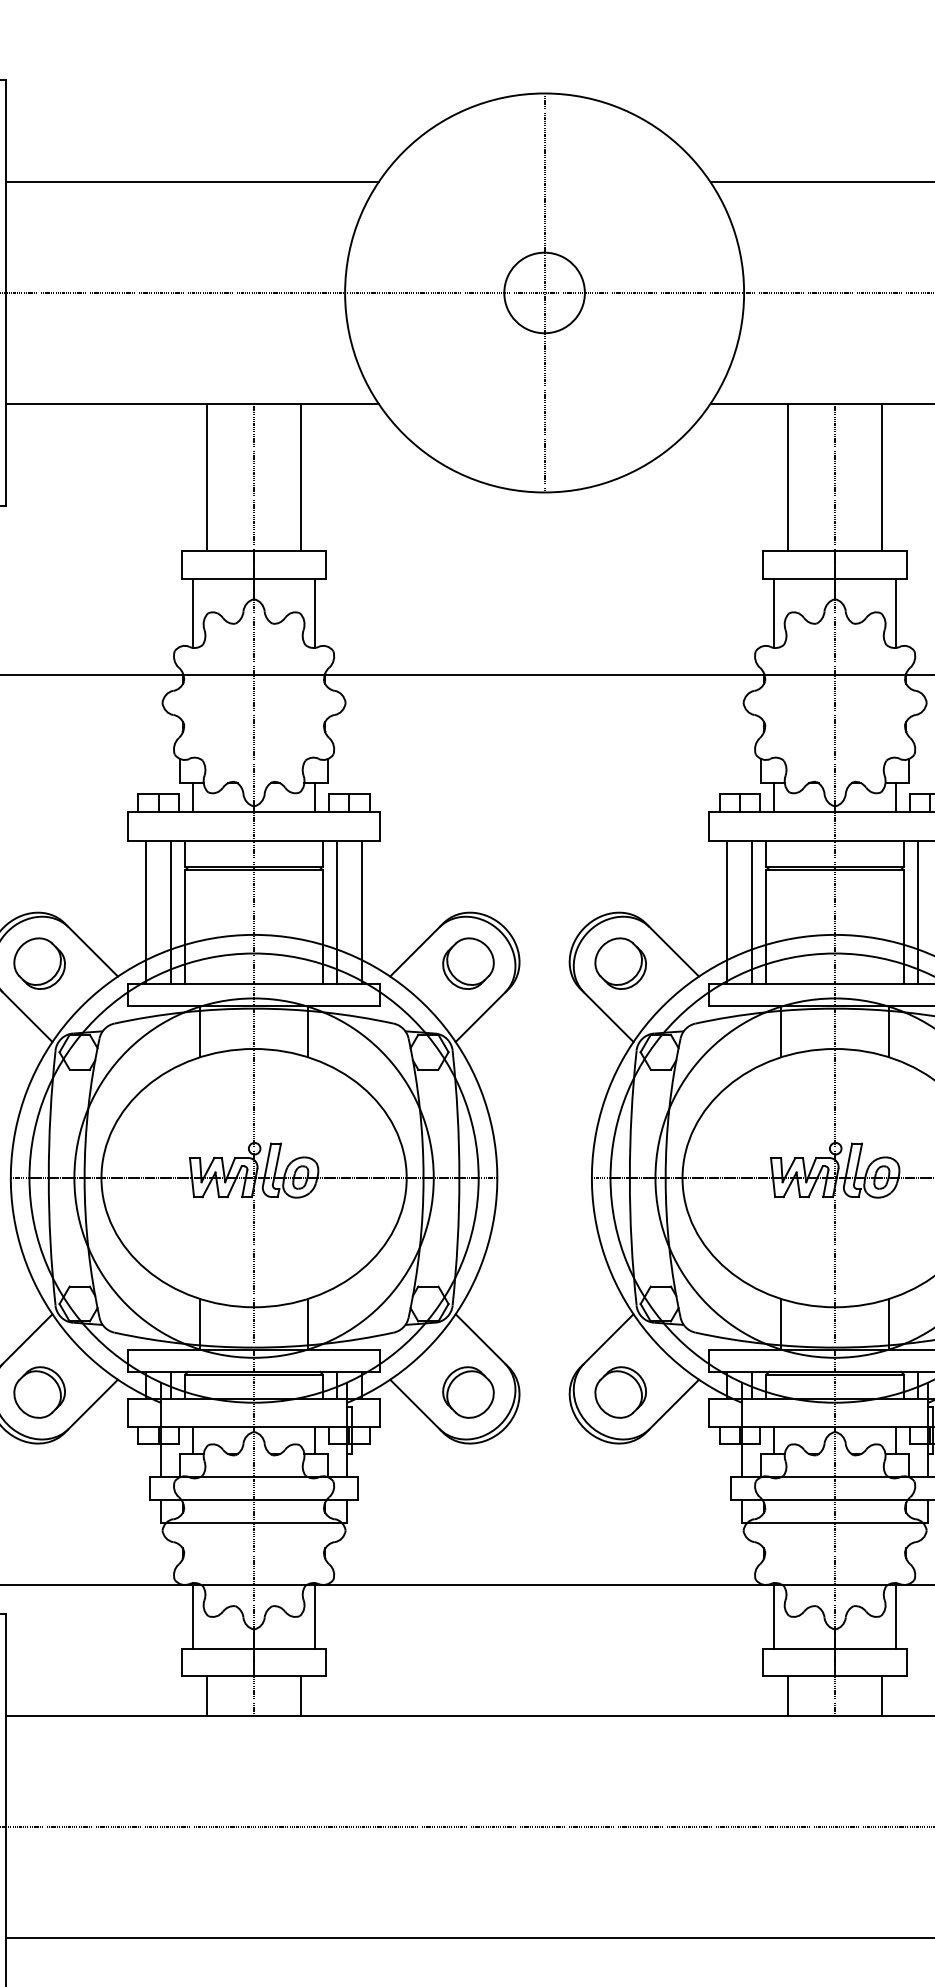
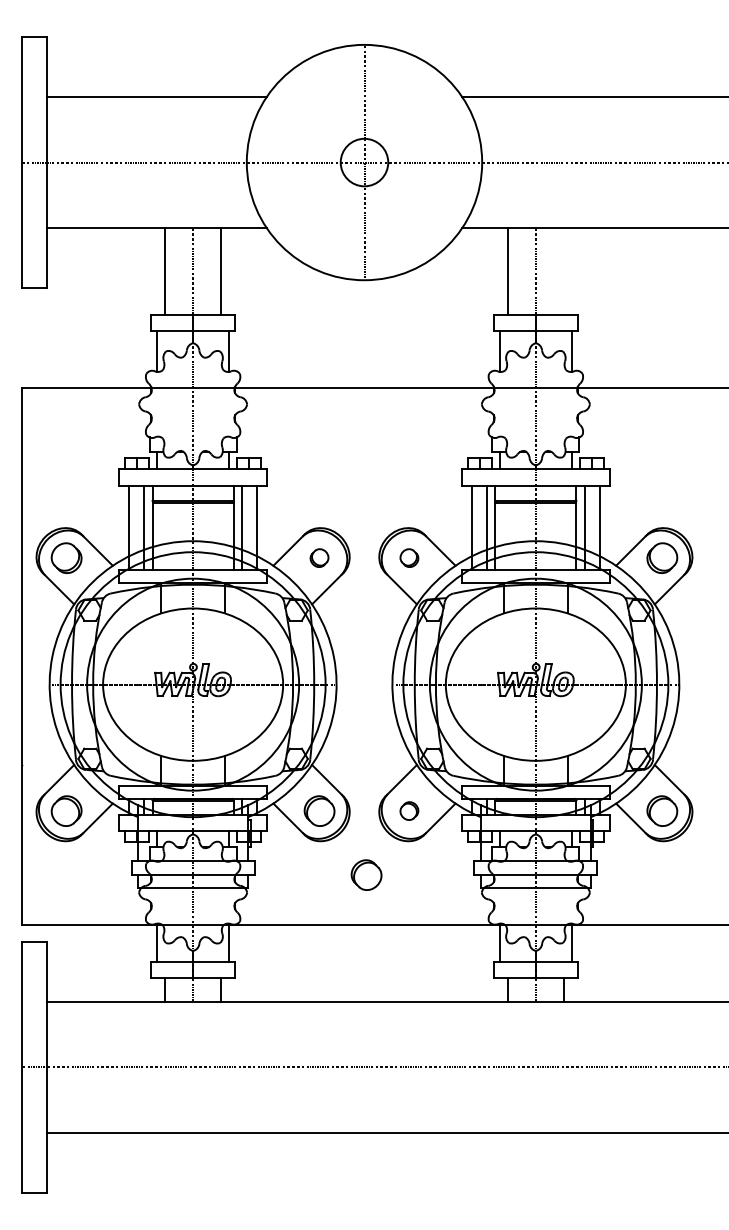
line: (881, 475) -> (563, 270), removed
part: (468, 962) -> (319, 557), size x0.6
part: (620, 962) -> (409, 557), size x0.6
part: (620, 1391) -> (409, 810), size x0.6
part: (548, 1499) -> (366, 874), added

